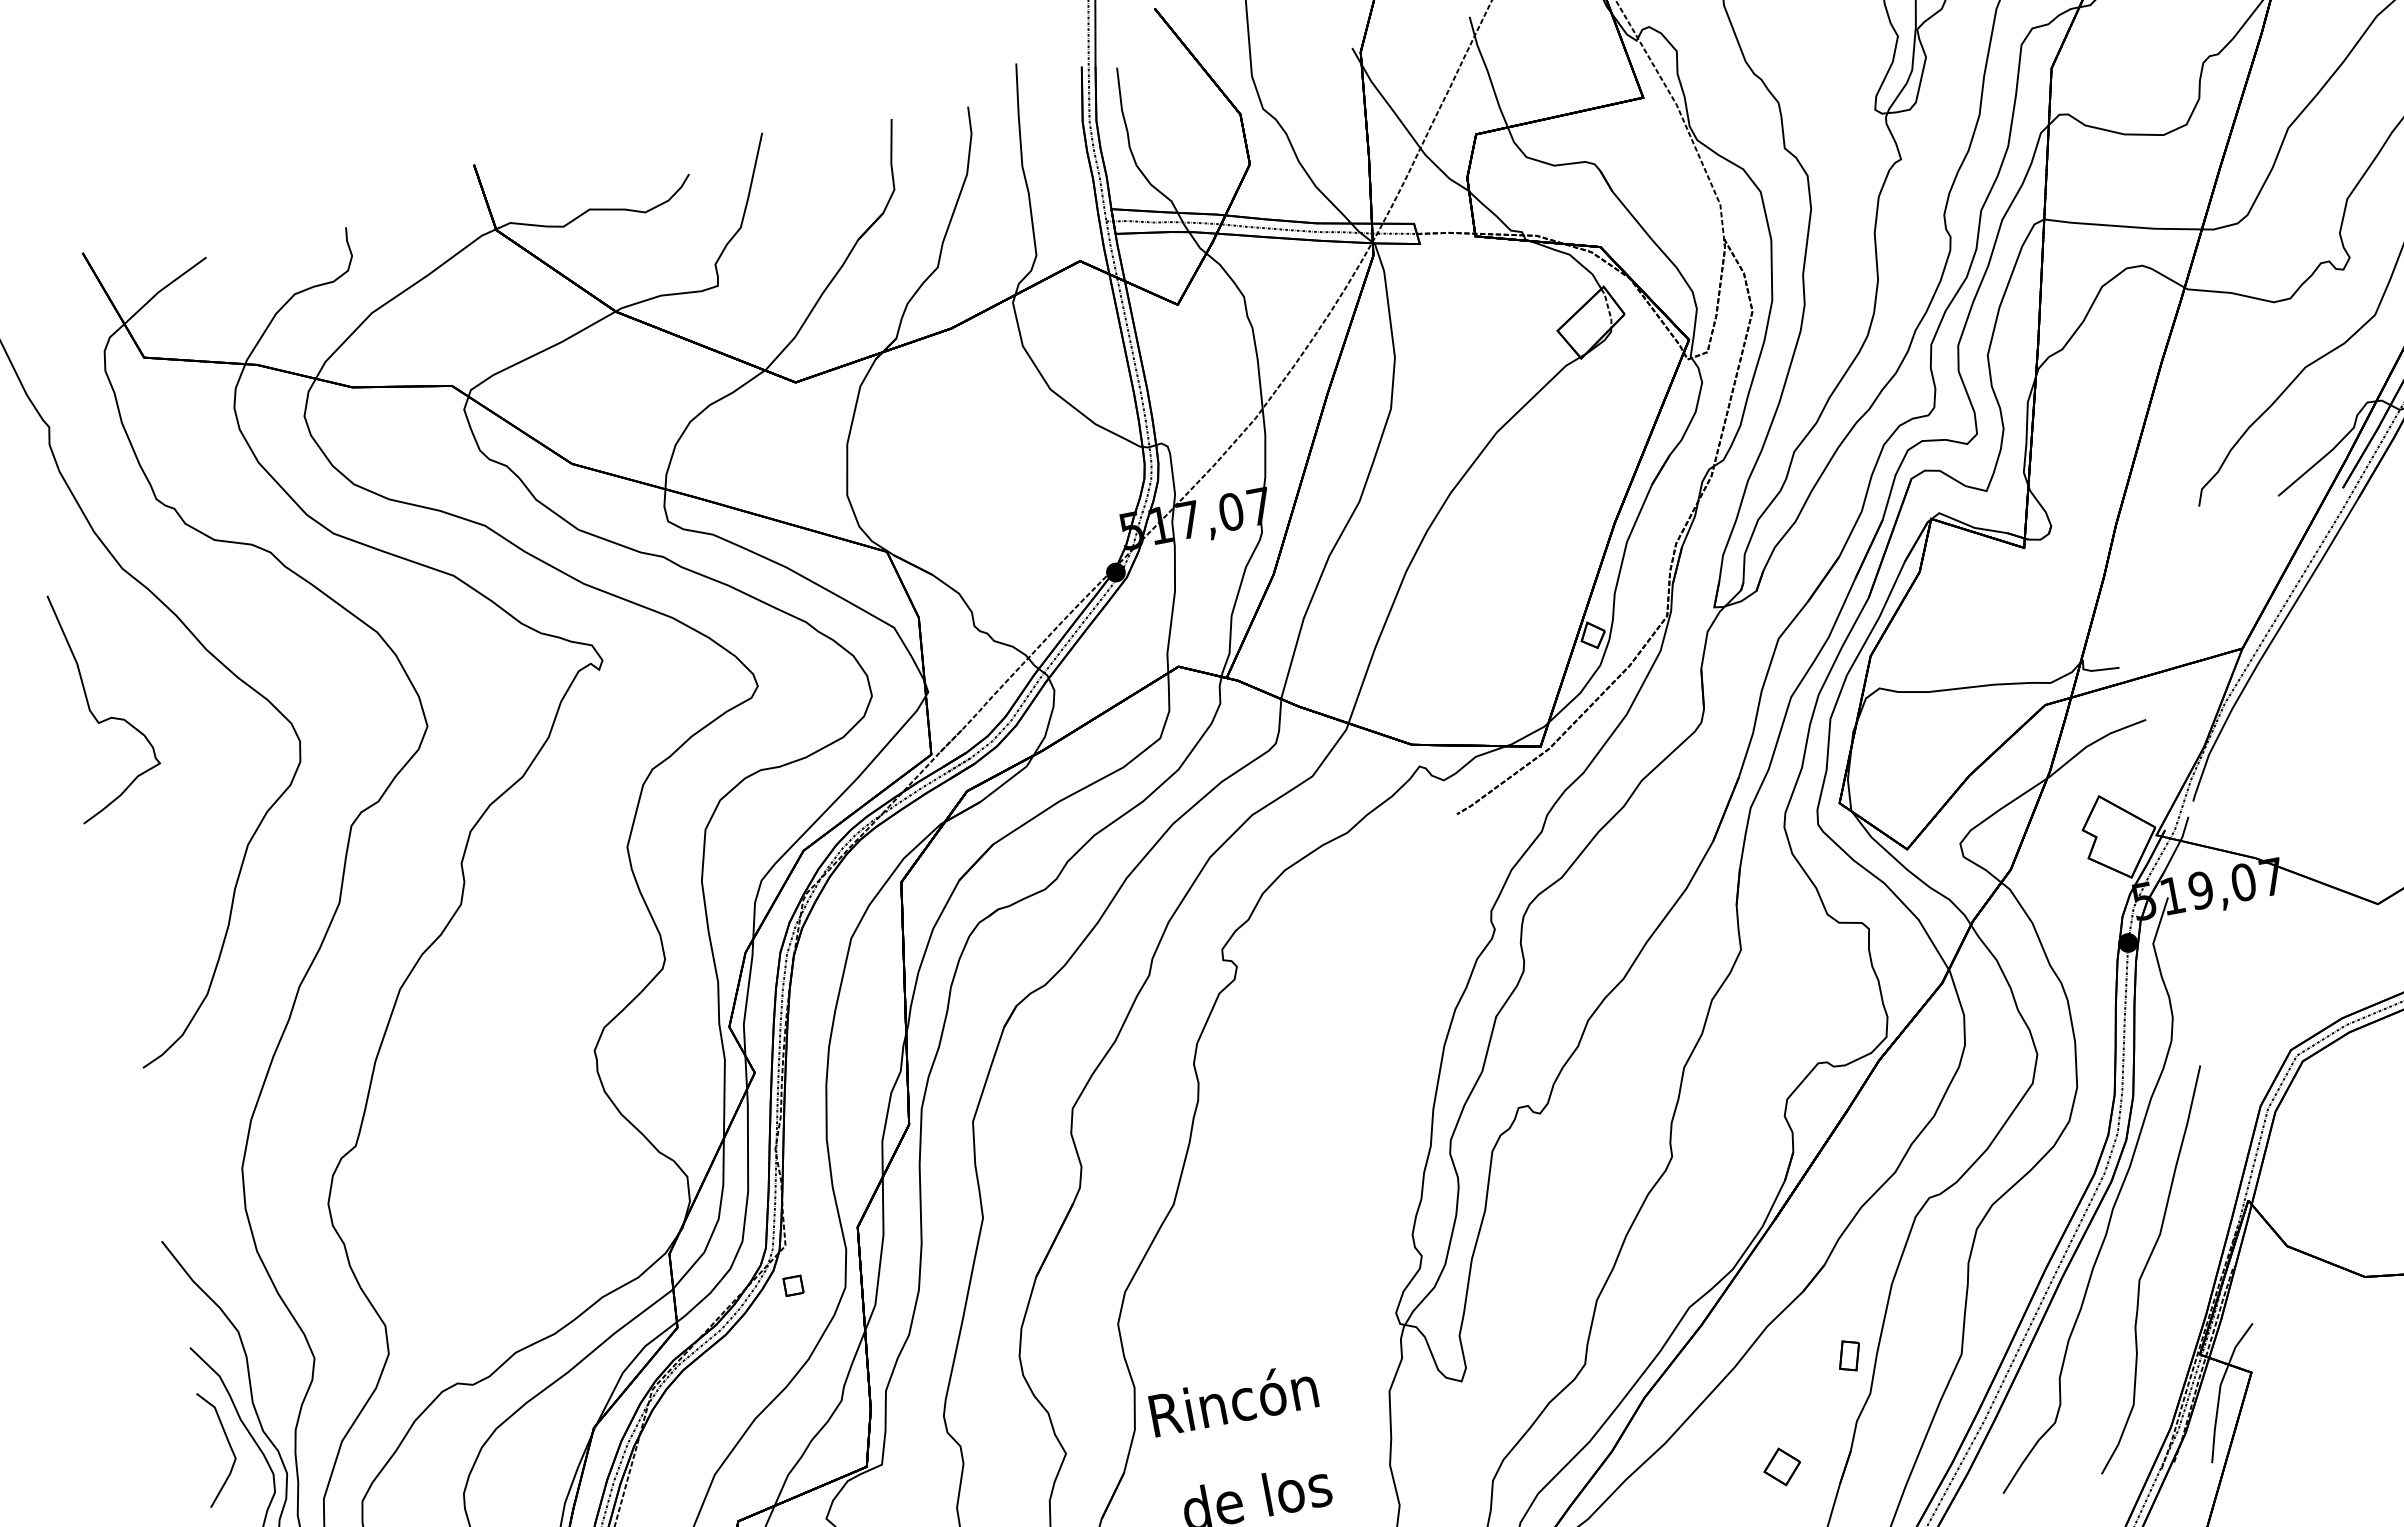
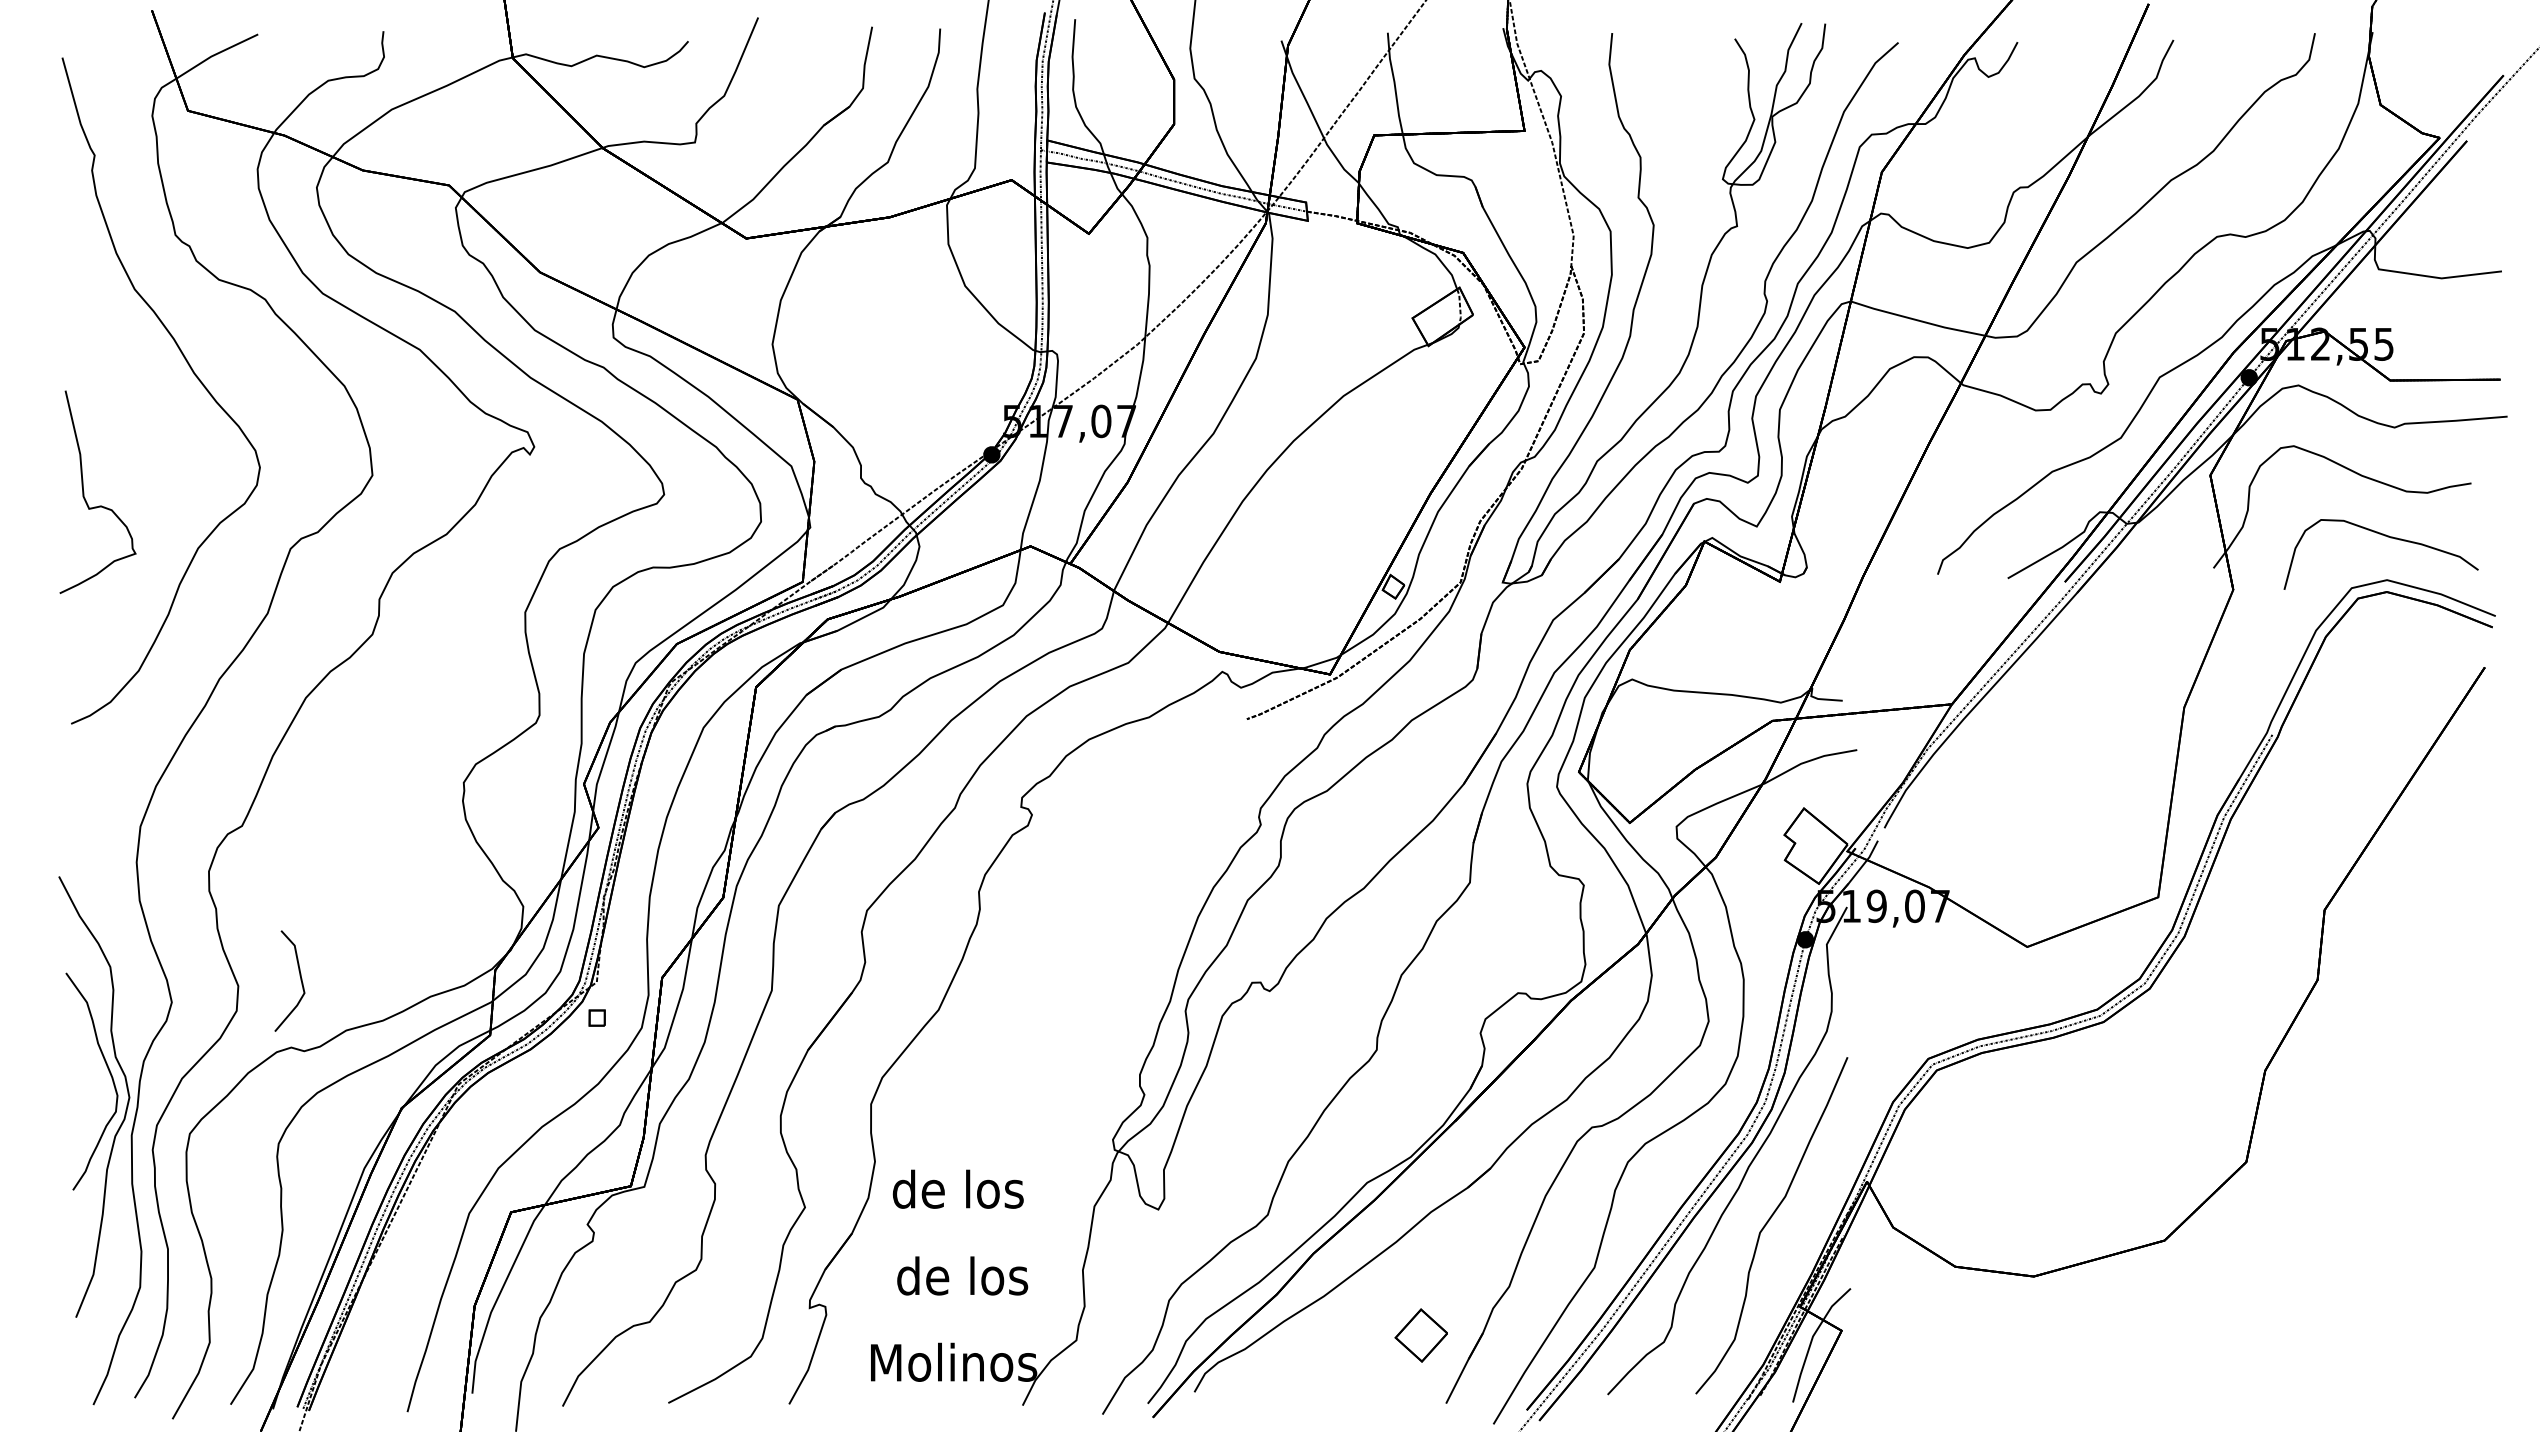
curve: (89, 704) -> (84, 491), moved
part: (1849, 1355) -> (1497, 1250), removed
text: (1233, 1398) -> (958, 1187), Rincón -> de los
curve: (226, 1440) -> (299, 976), moved
part: (1781, 1466) -> (1420, 1335), size x1.6

